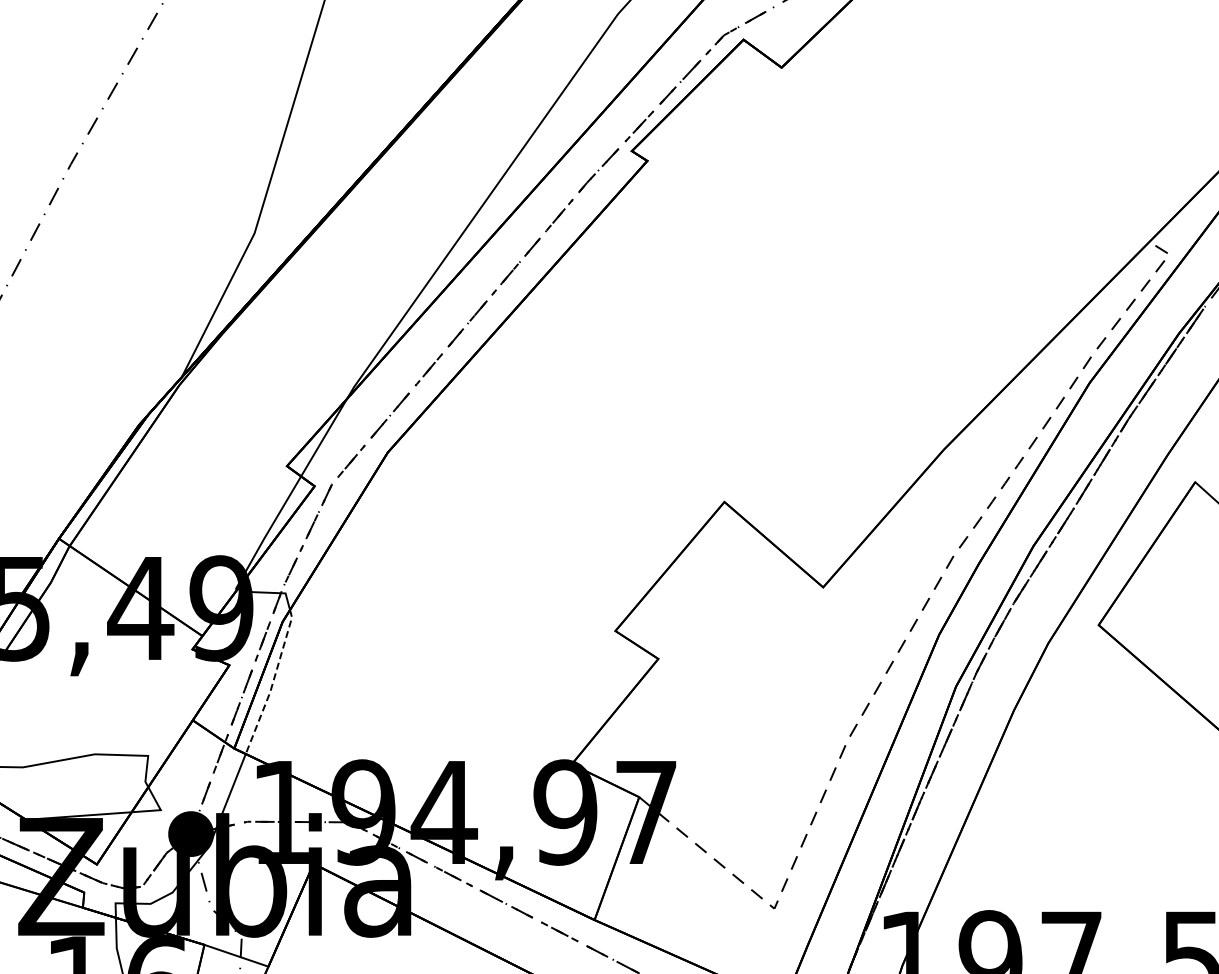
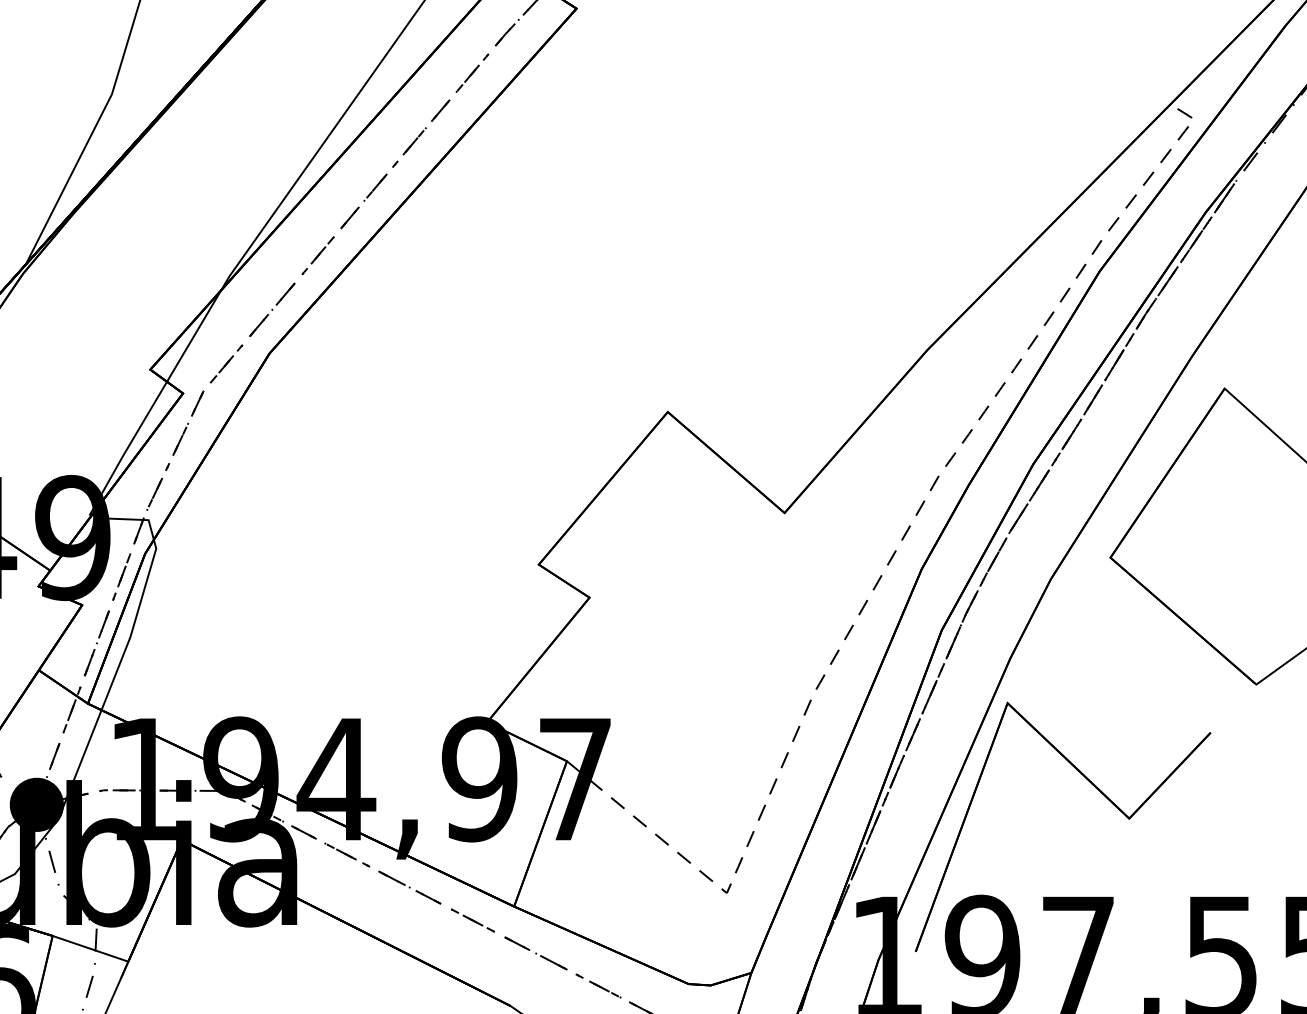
line: (272, 682) -> (133, 625), dashed -> solid
part: (1088, 822) -> (1098, 791), added

